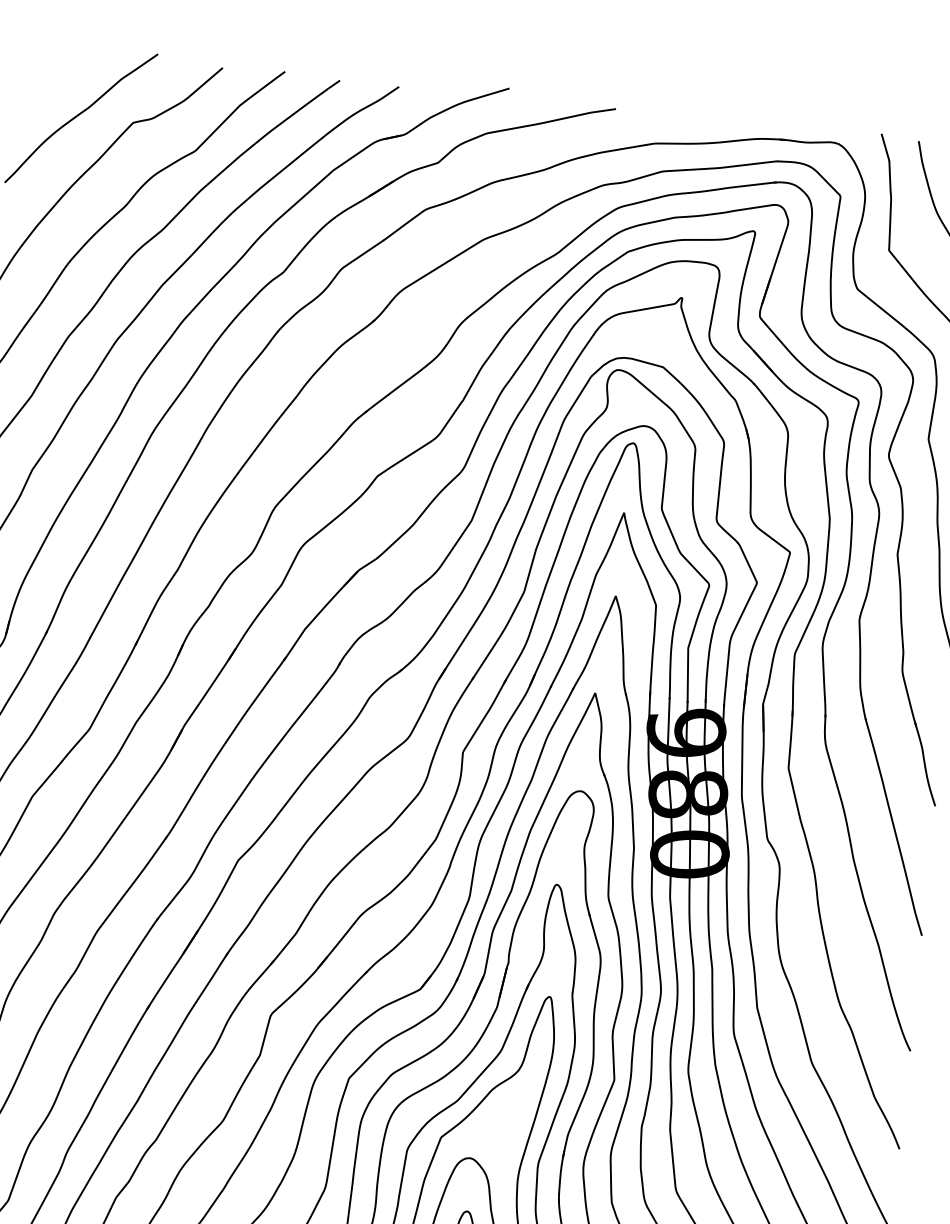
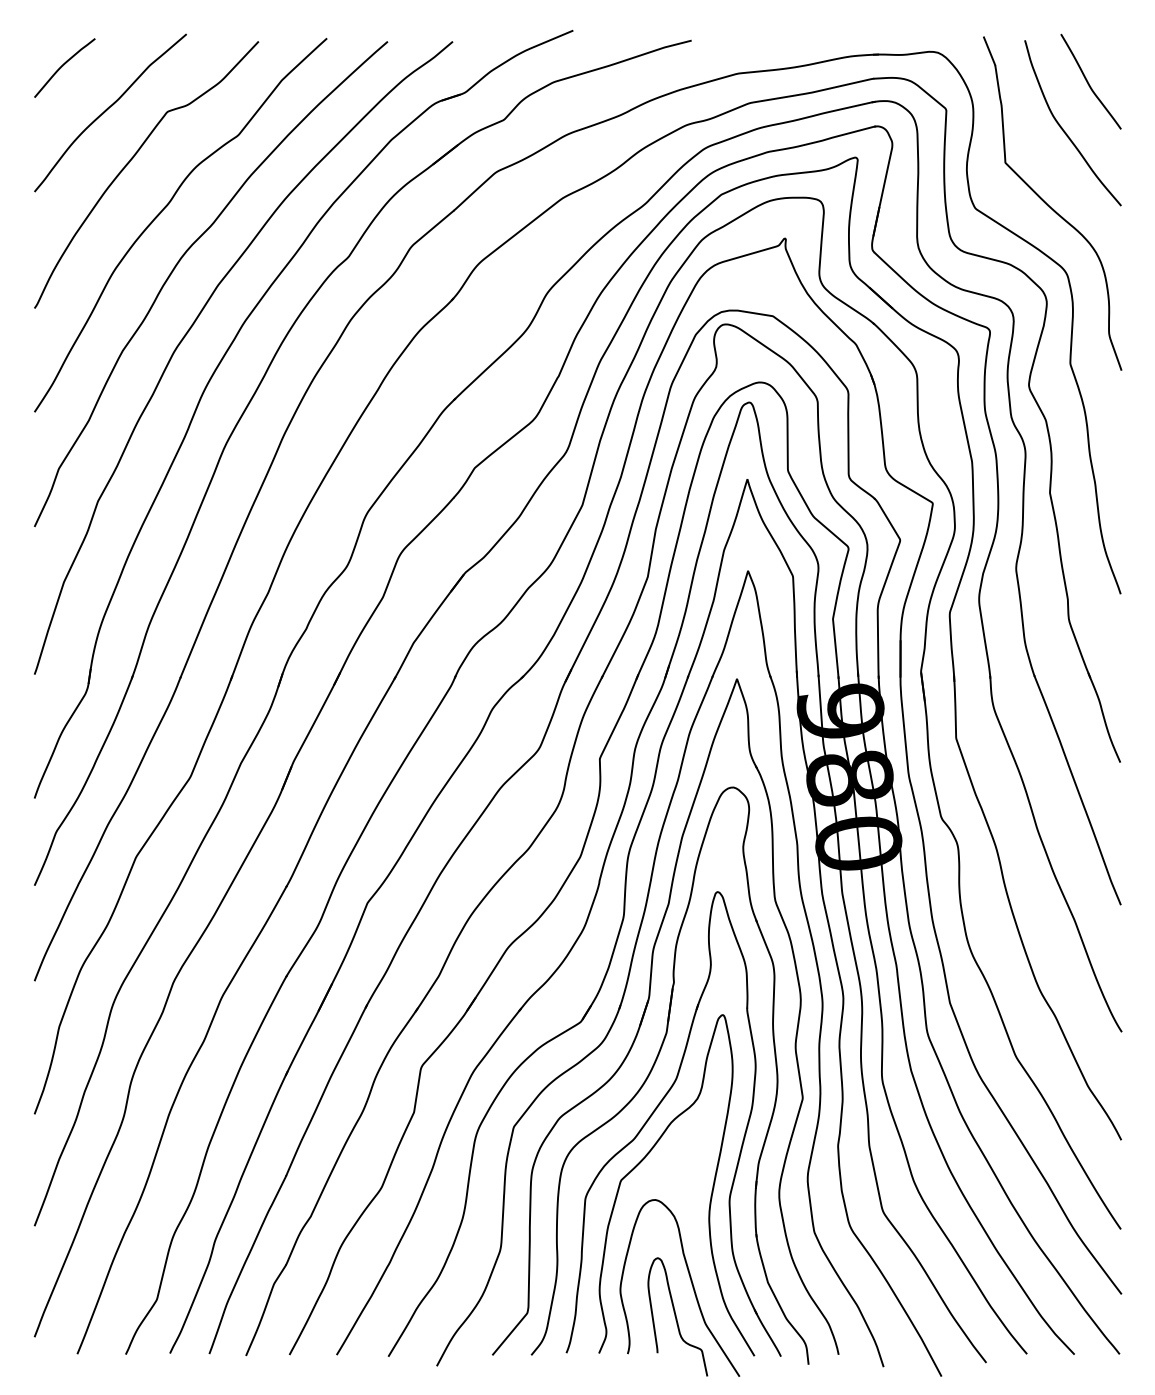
curve: (43, 71) -> (63, 66), added

